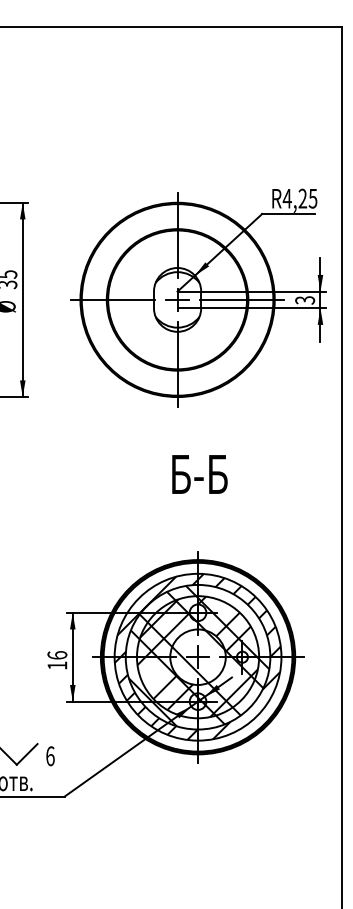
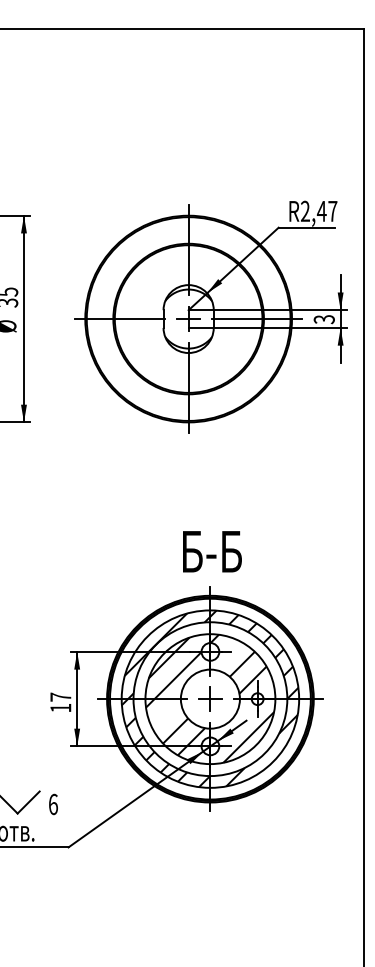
text: (299, 198) -> (318, 211), R4,25 -> R2,47
text: (200, 474) -> (212, 551), moved
text: (57, 654) -> (60, 696), 16 -> 17
hatch: (199, 655) -> (211, 697), removed

